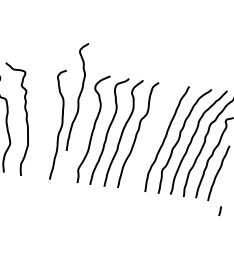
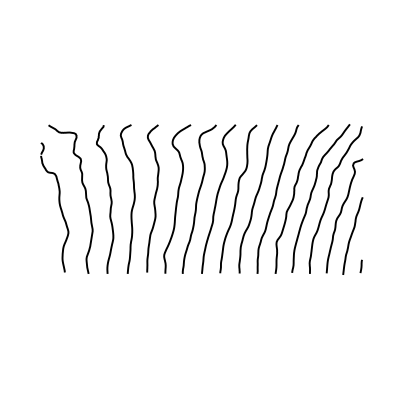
curve: (78, 97) -> (153, 198), moved
curve: (43, 121) -> (109, 196), added
curve: (151, 136) -> (256, 198), added
curve: (219, 211) -> (360, 266), moved

